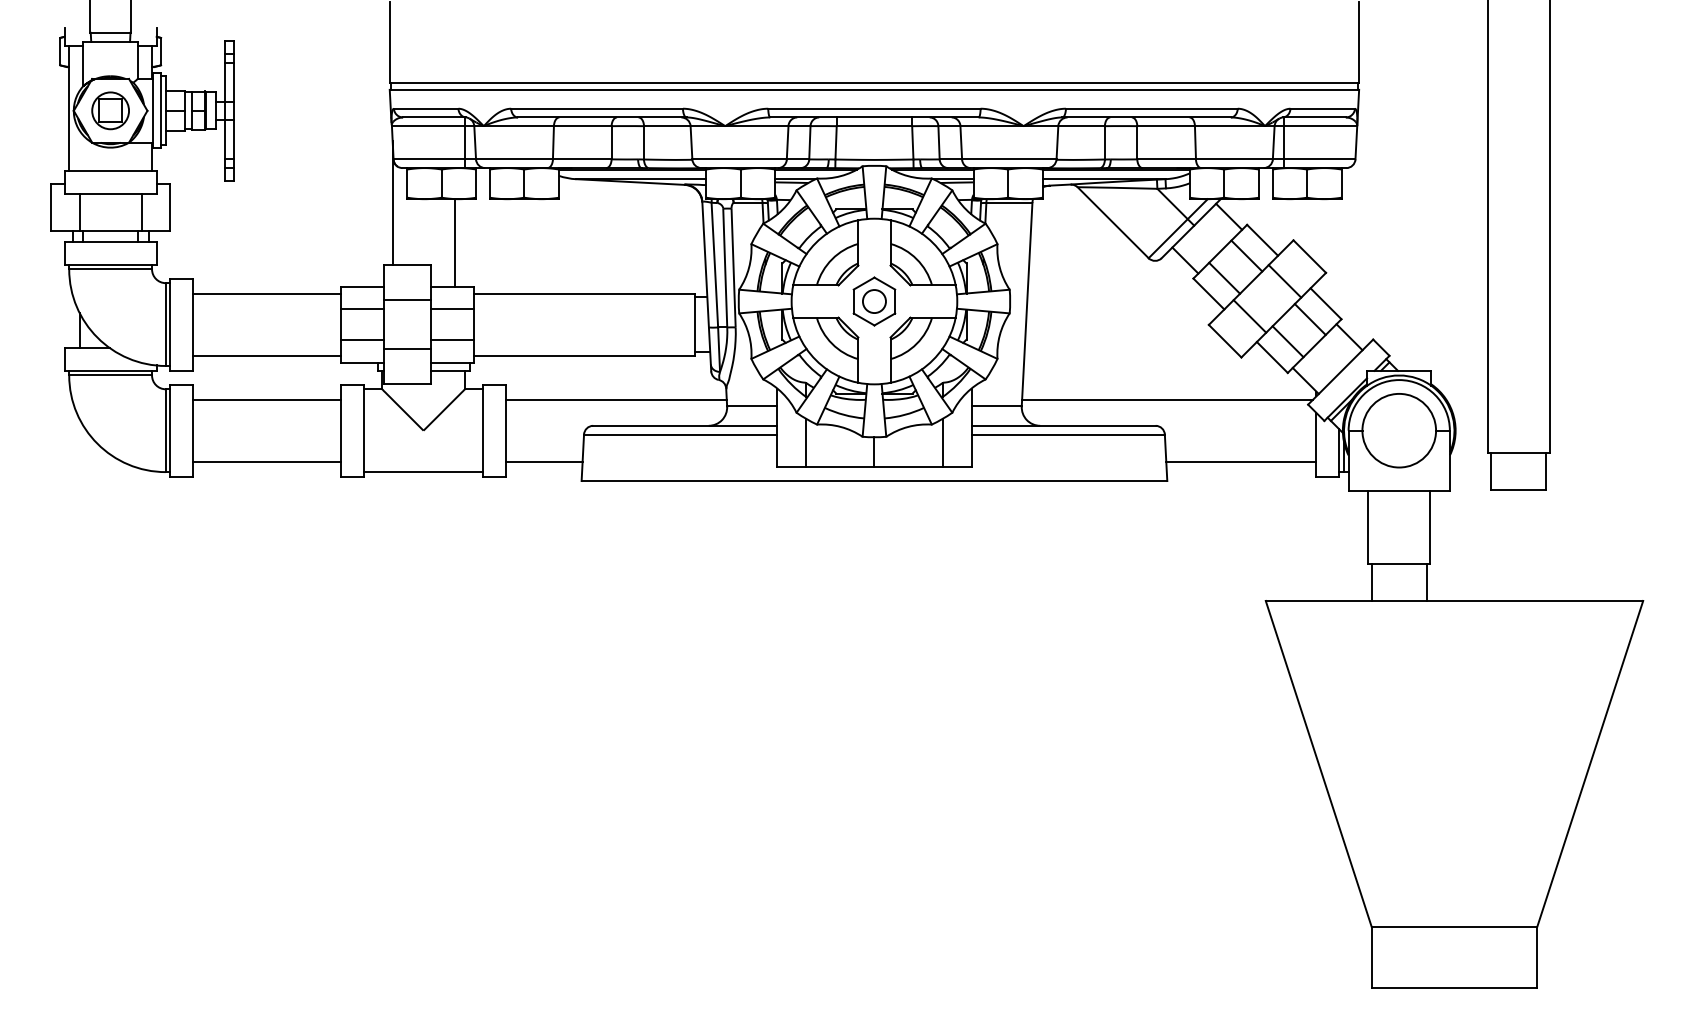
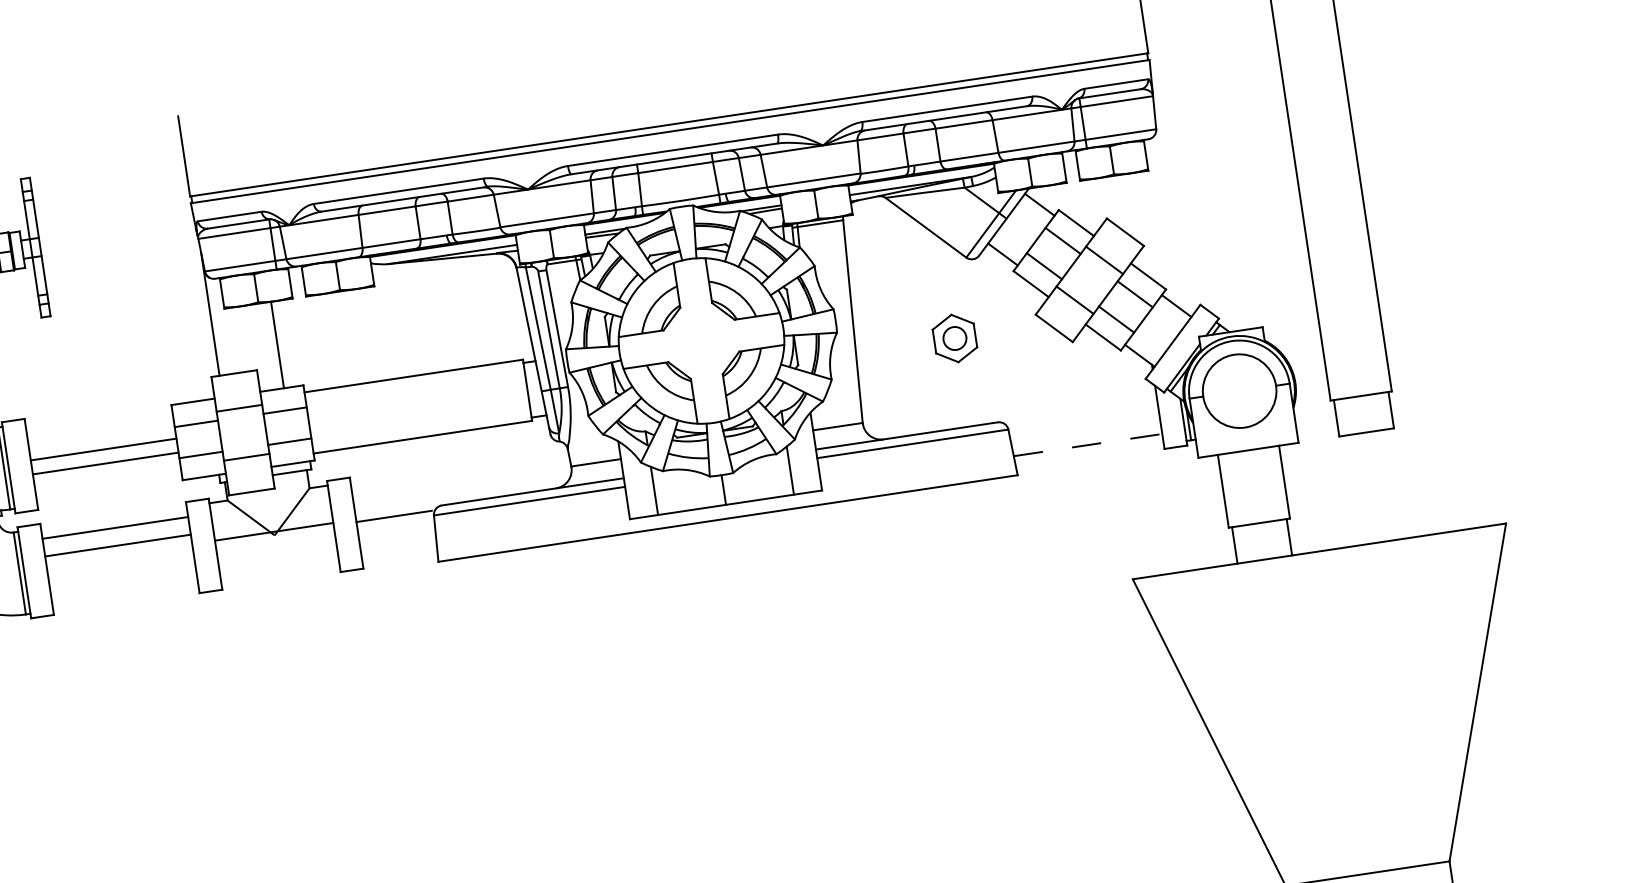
line: (266, 293) -> (105, 463), moved
part: (874, 301) -> (954, 338), moved
line: (266, 355) -> (103, 449), moved
line: (616, 399) -> (460, 476), removed
line: (1167, 399) -> (1005, 394), removed
line: (266, 461) -> (117, 545), moved
line: (544, 461) -> (394, 516), moved
line: (1241, 461) -> (1088, 444), solid -> dashed
line: (423, 472) -> (274, 532), moved

